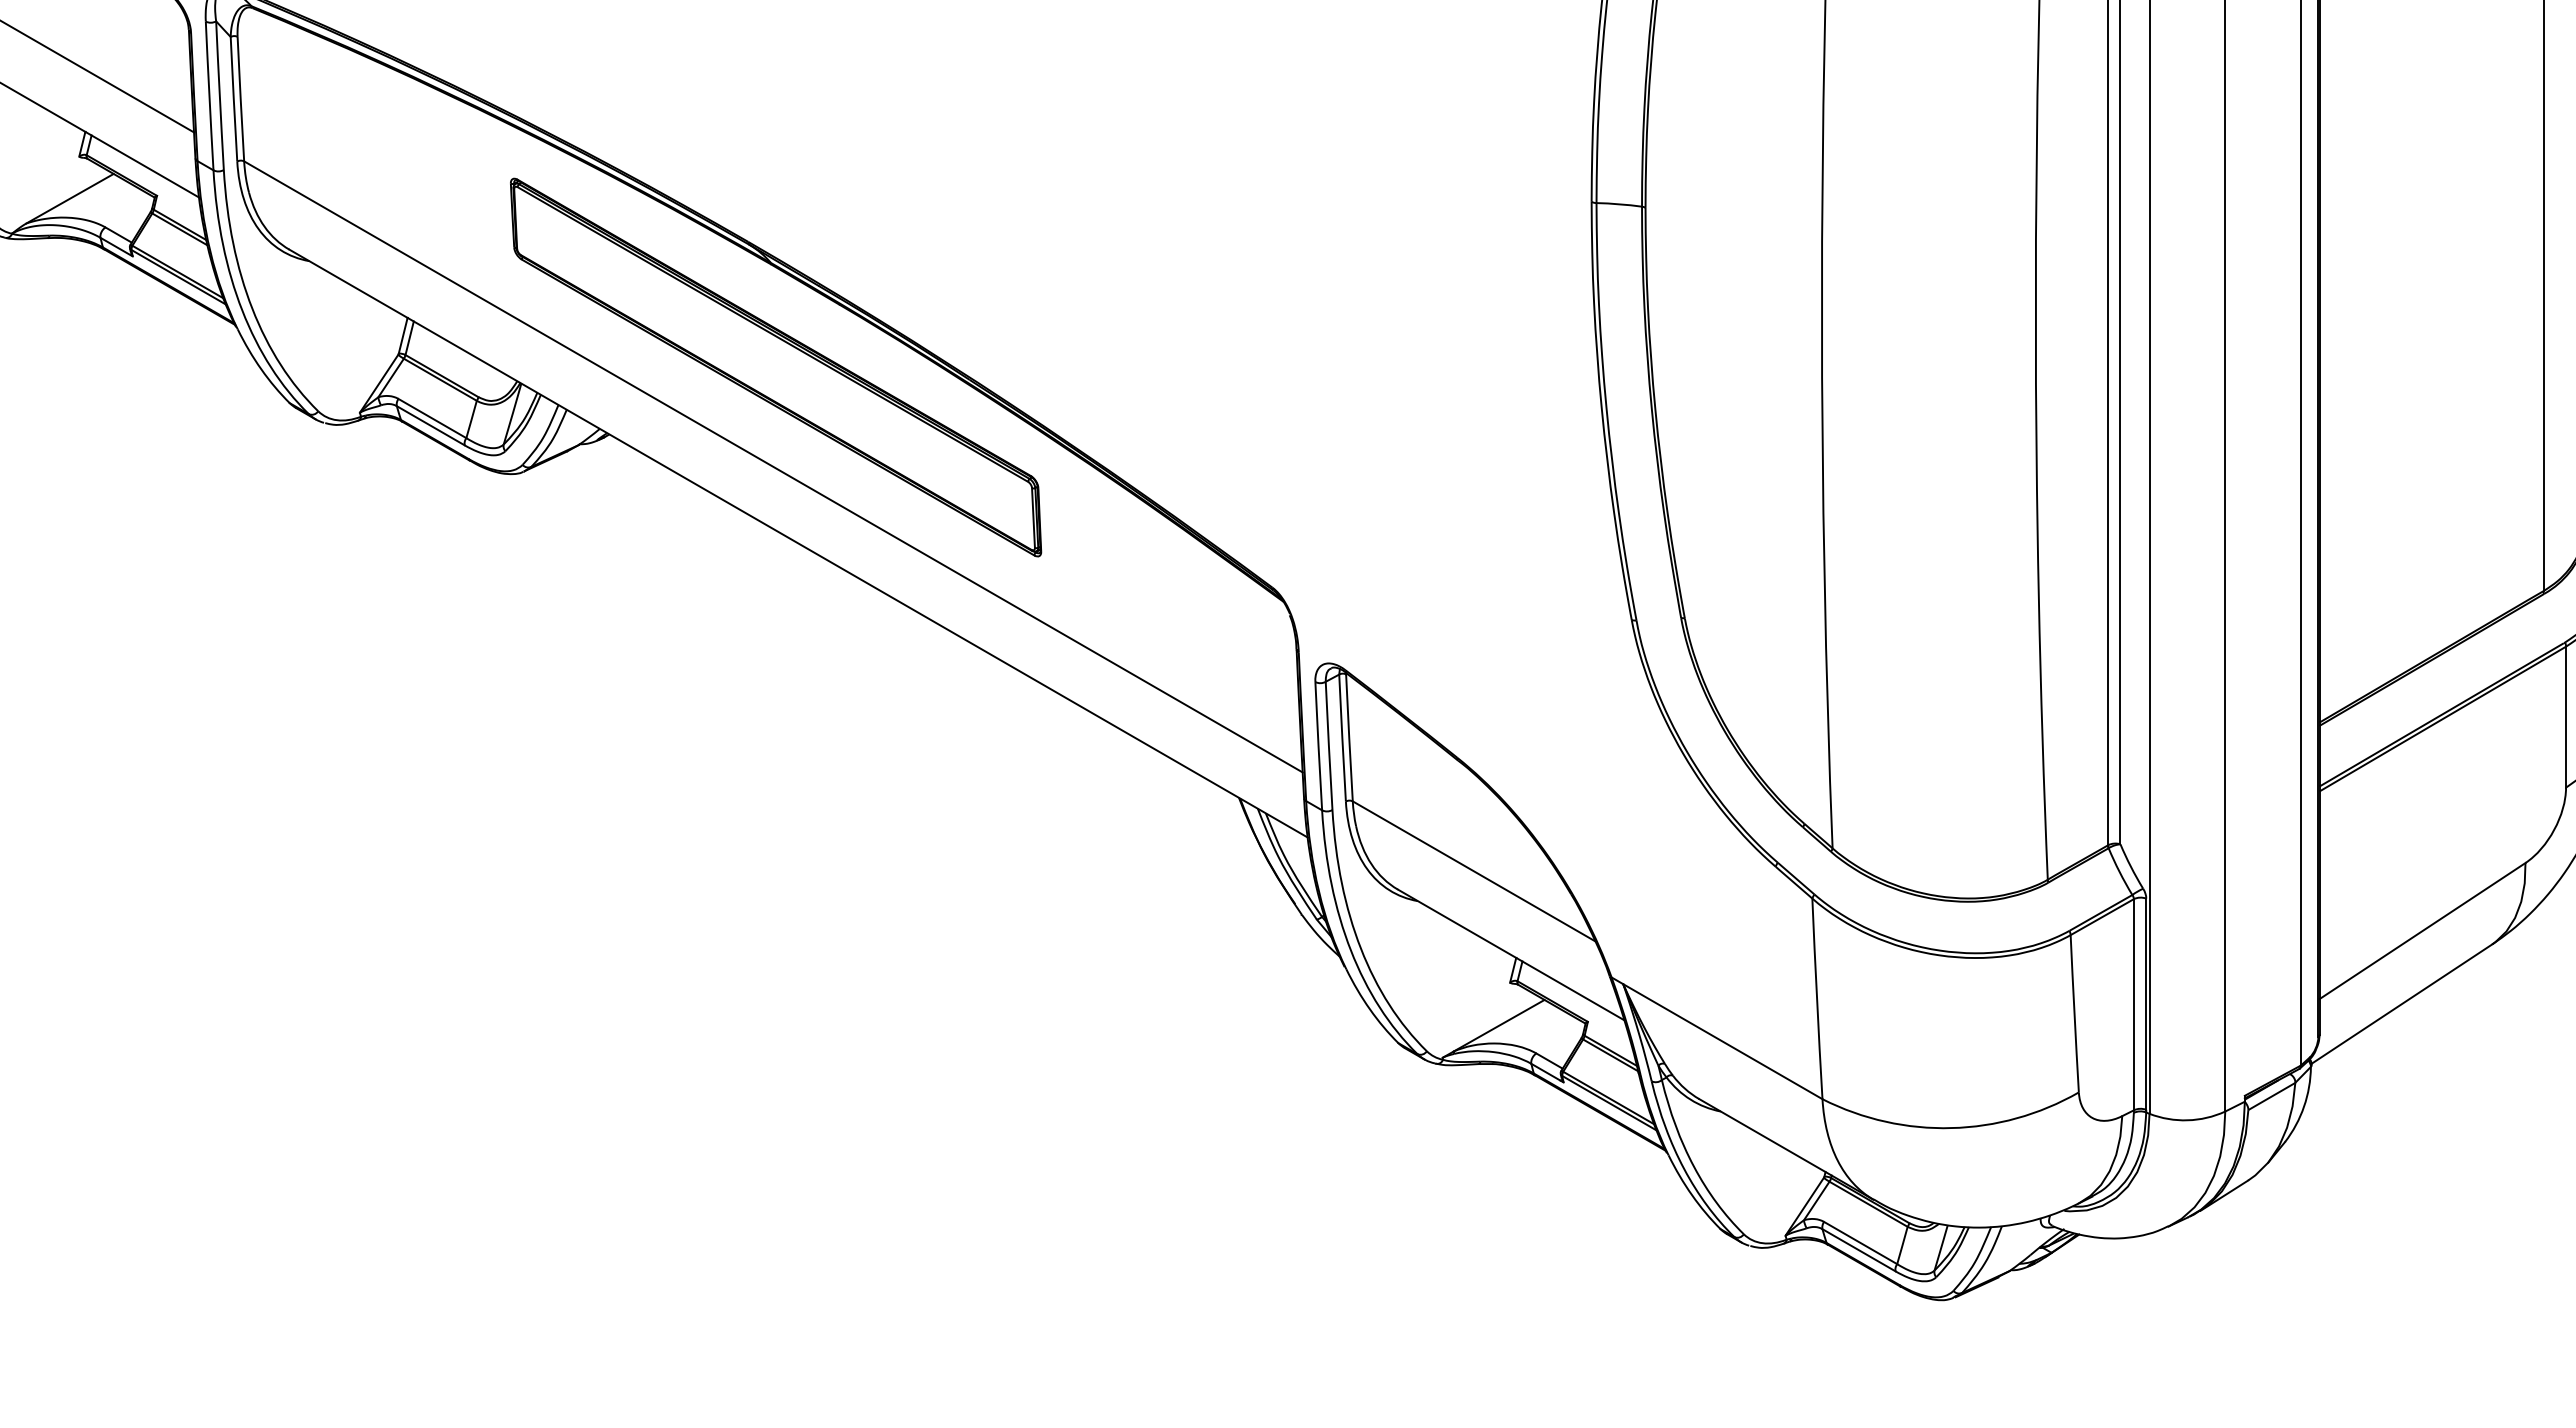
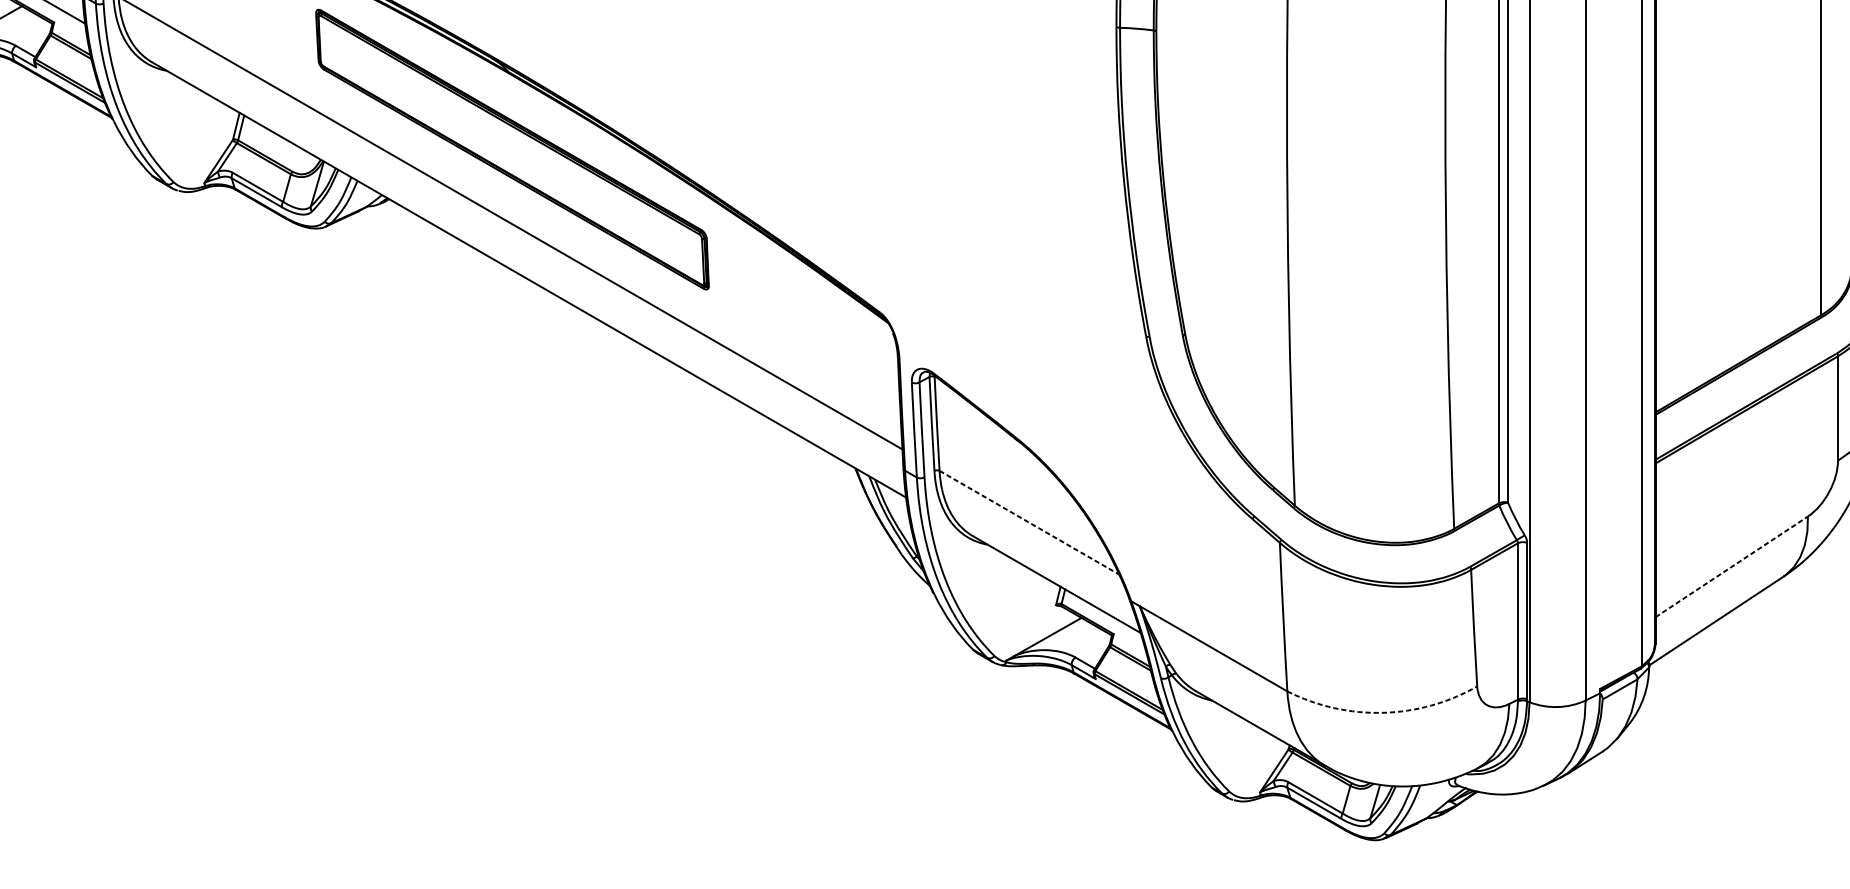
line: (1474, 871) -> (1029, 522), solid -> dashed
line: (2422, 930) -> (1731, 566), solid -> dashed
arc: (1951, 1128) -> (1382, 713), solid -> dashed

